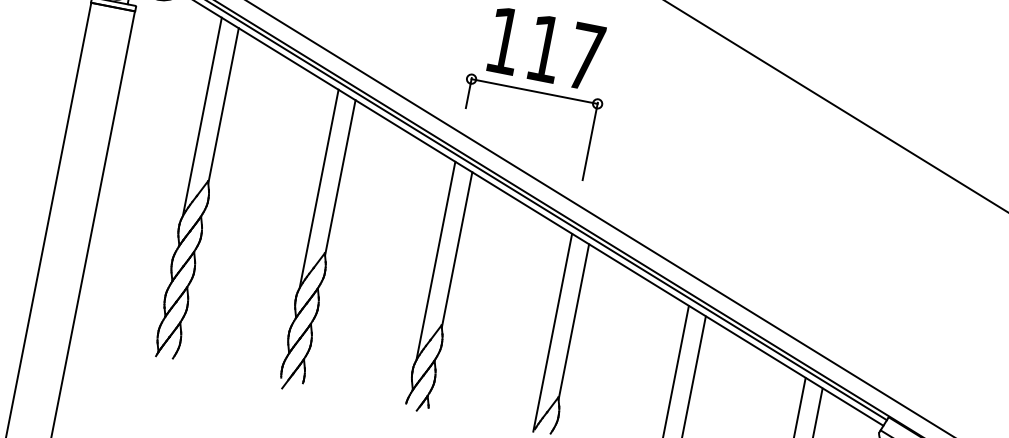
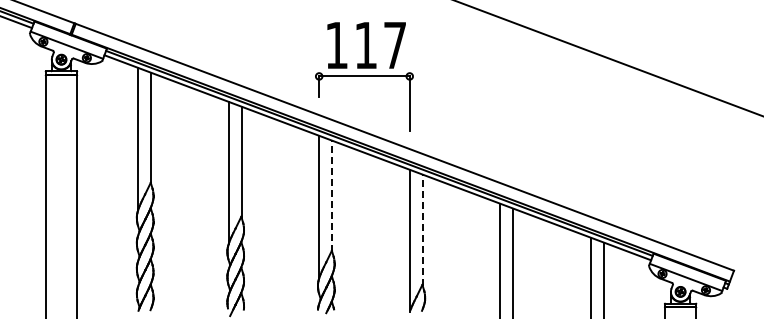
line: (457, 249) -> (332, 196), solid -> dashed
line: (573, 321) -> (422, 230), solid -> dashed

